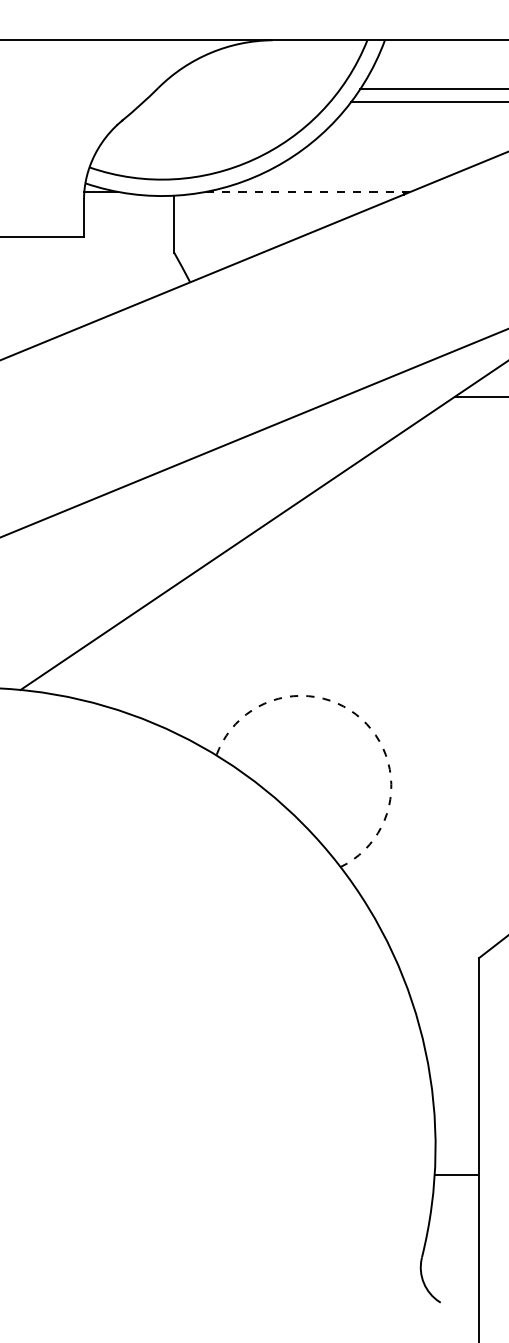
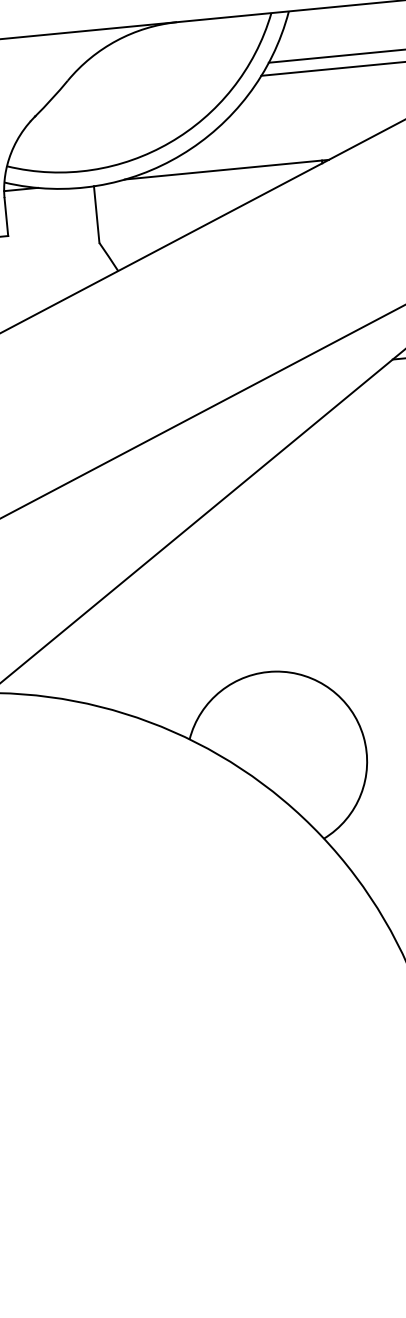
line: (308, 191) -> (227, 169), dashed -> solid
arc: (361, 718) -> (330, 688), dashed -> solid

